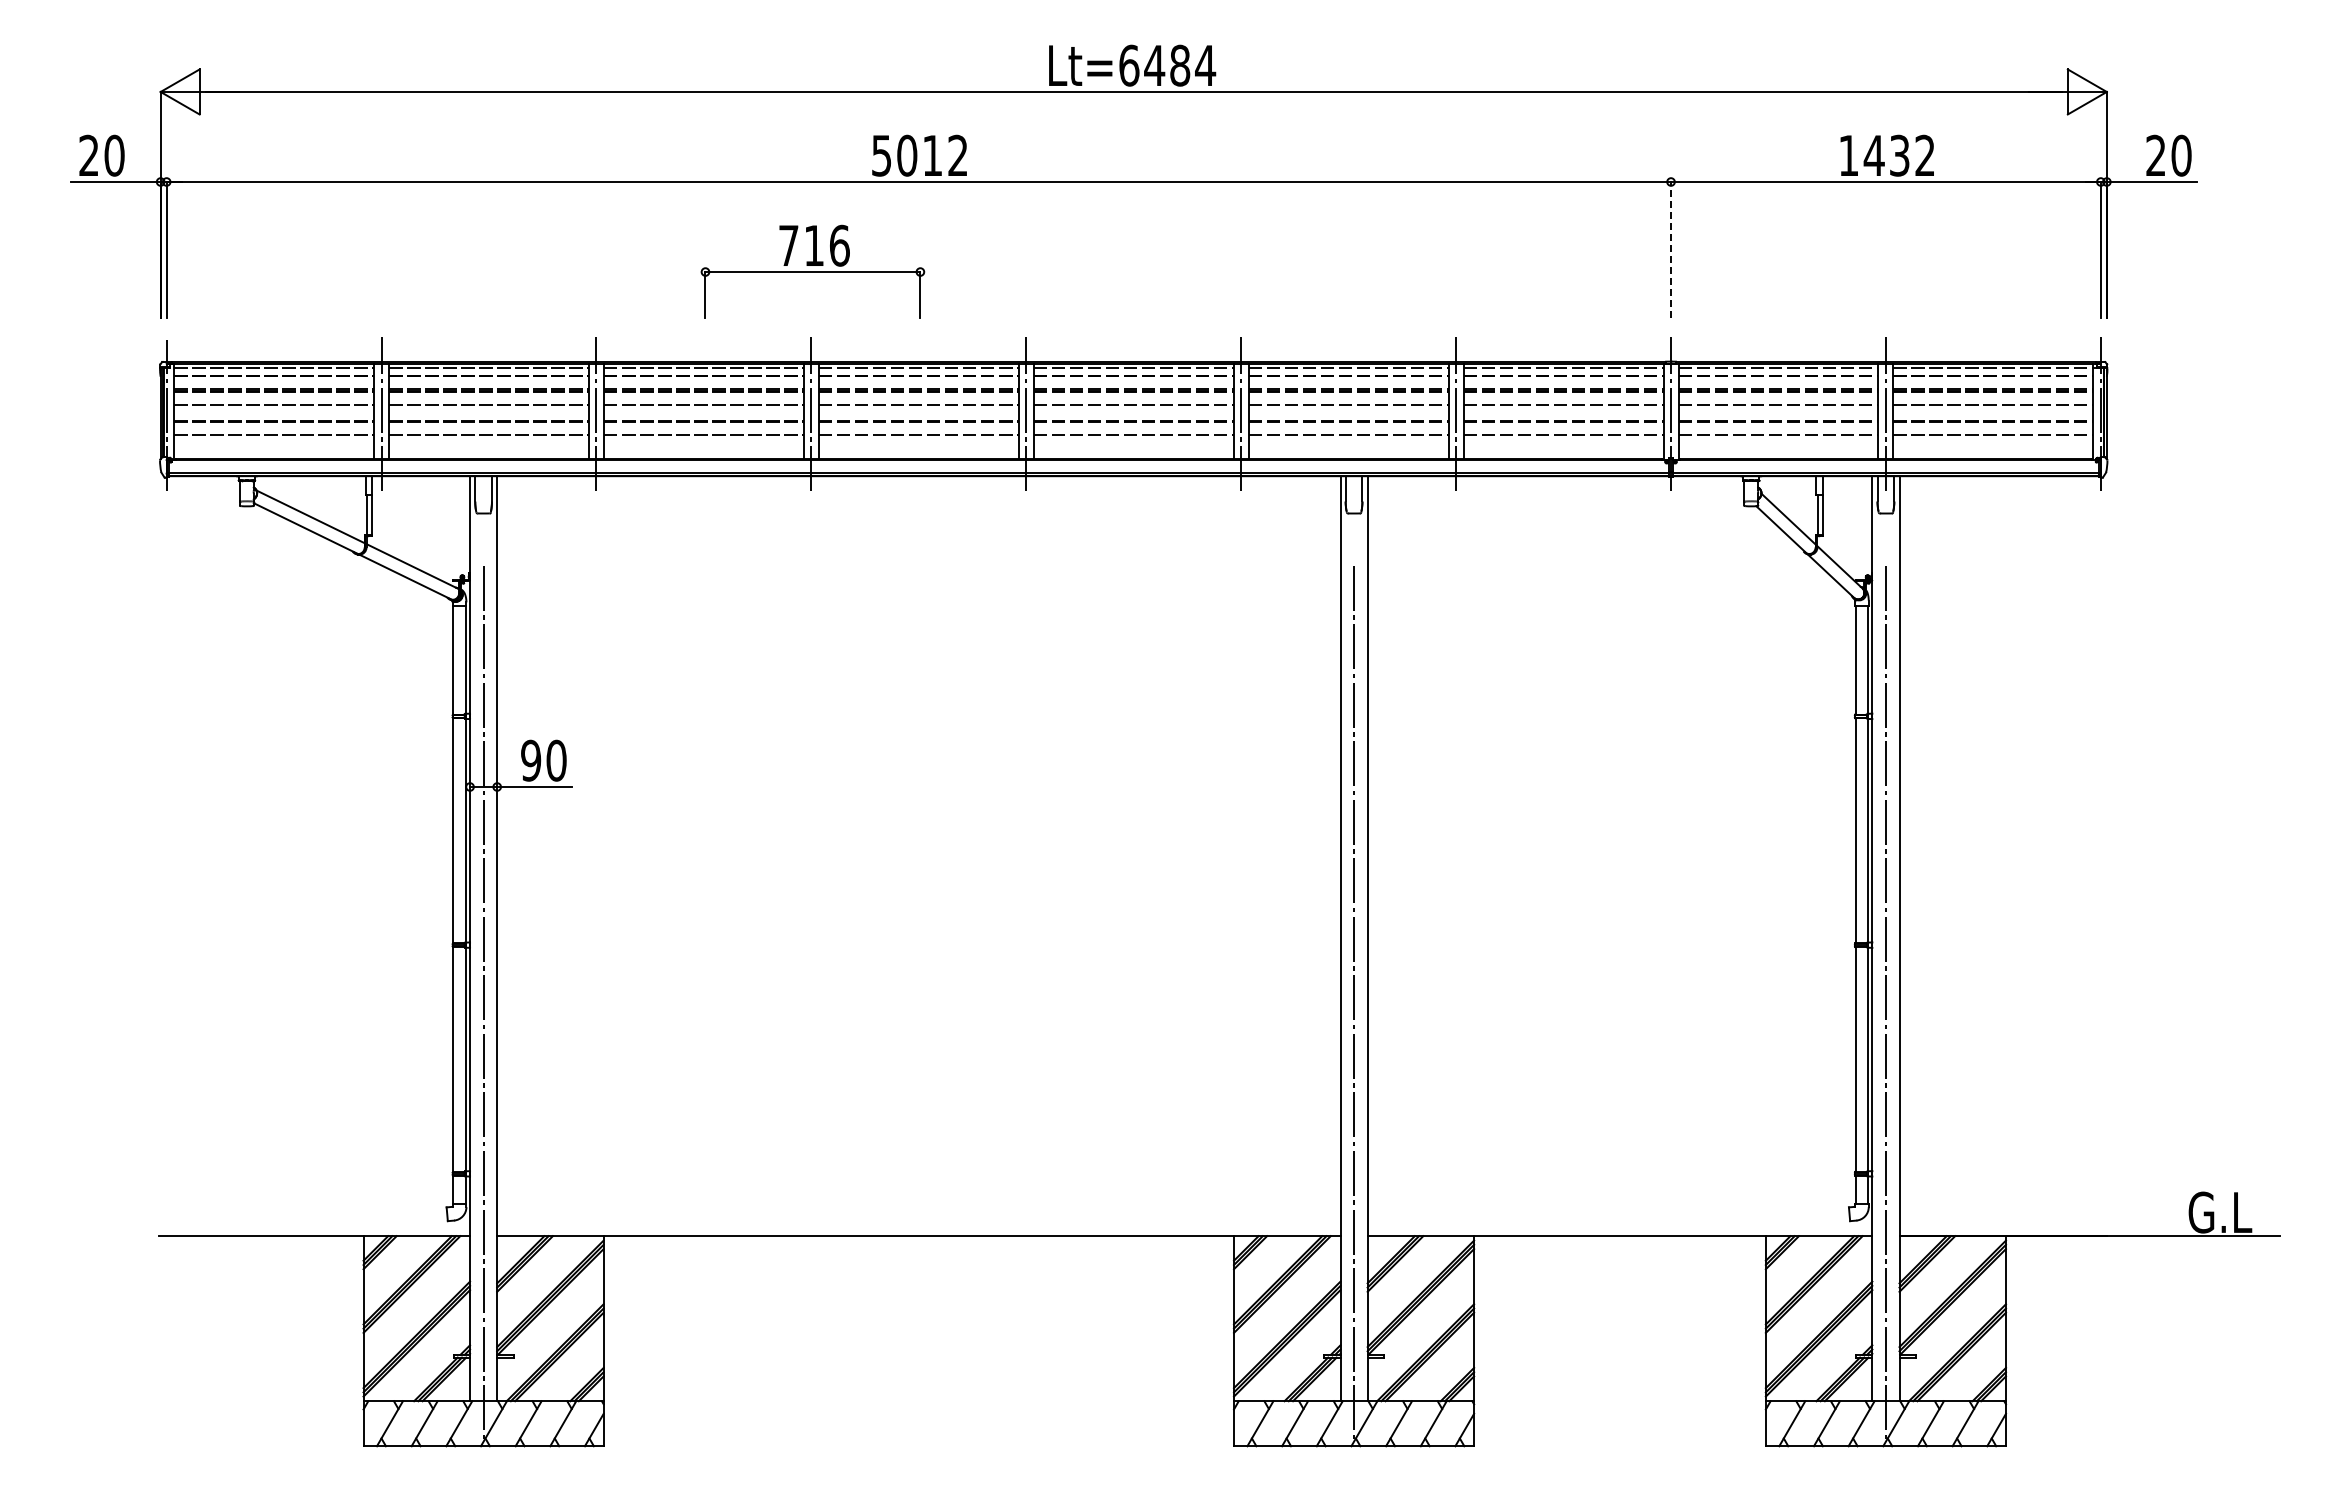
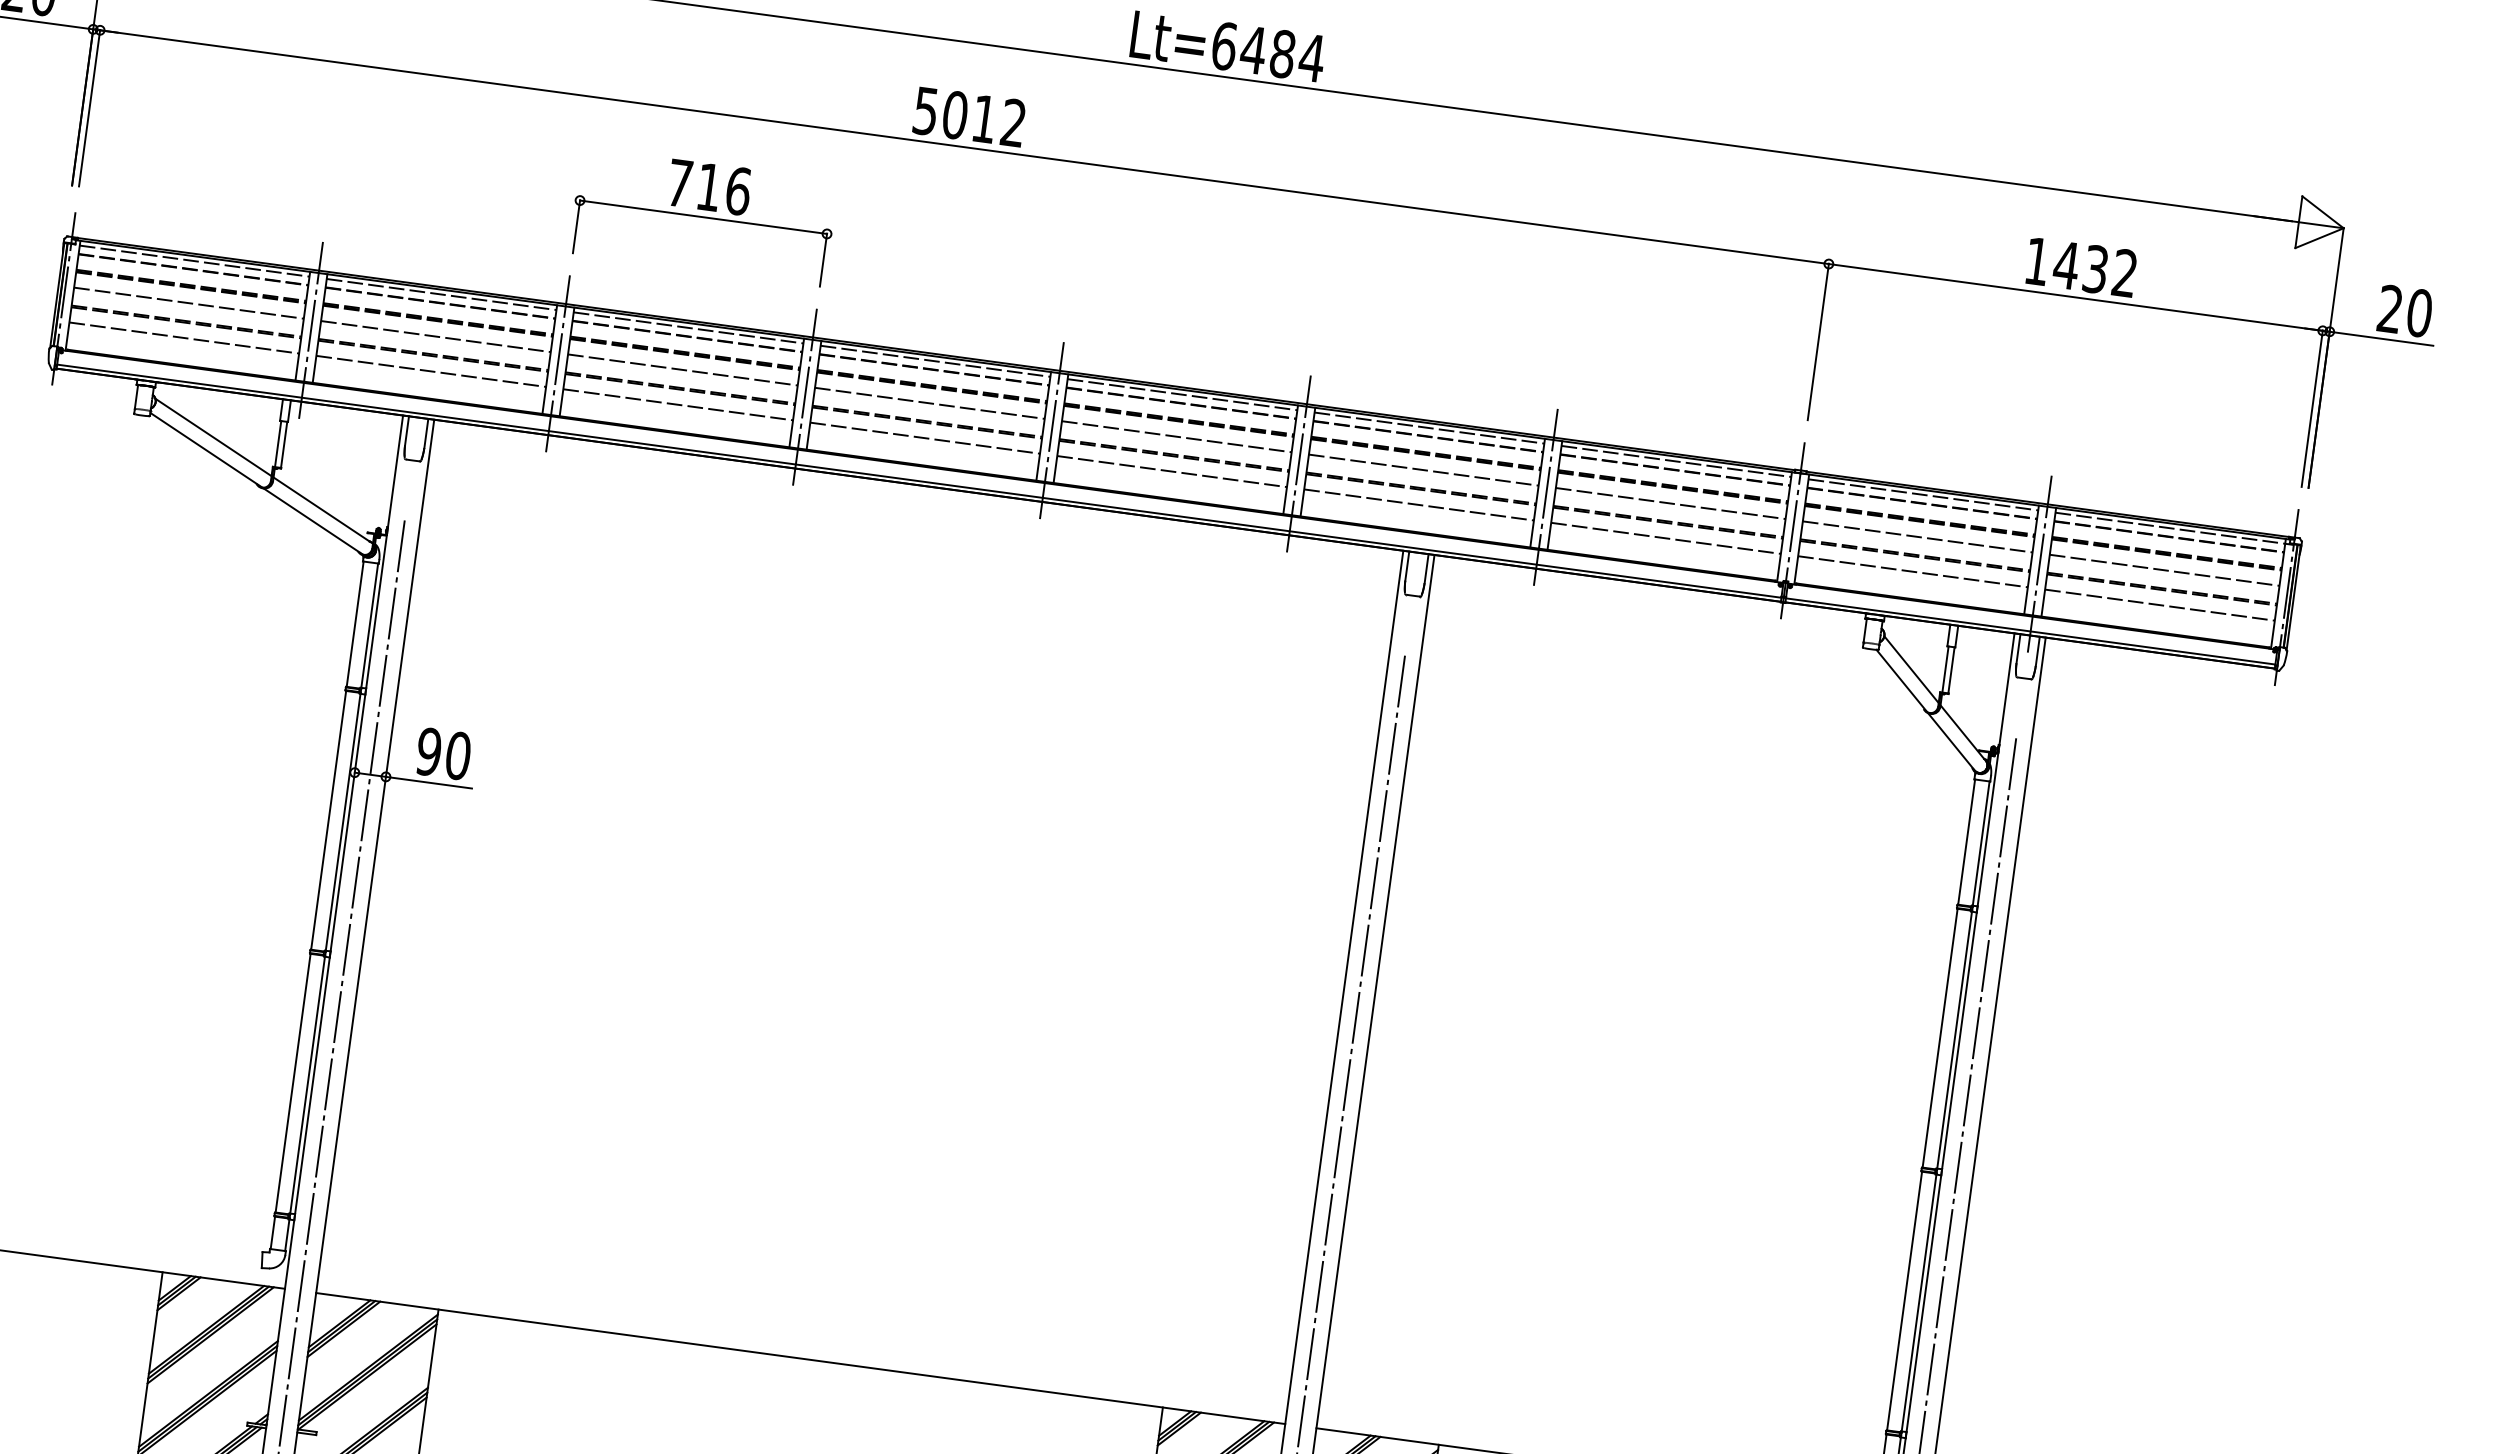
line: (1671, 249) -> (1818, 341), dashed -> solid
part: (812, 271) -> (703, 216), moved

